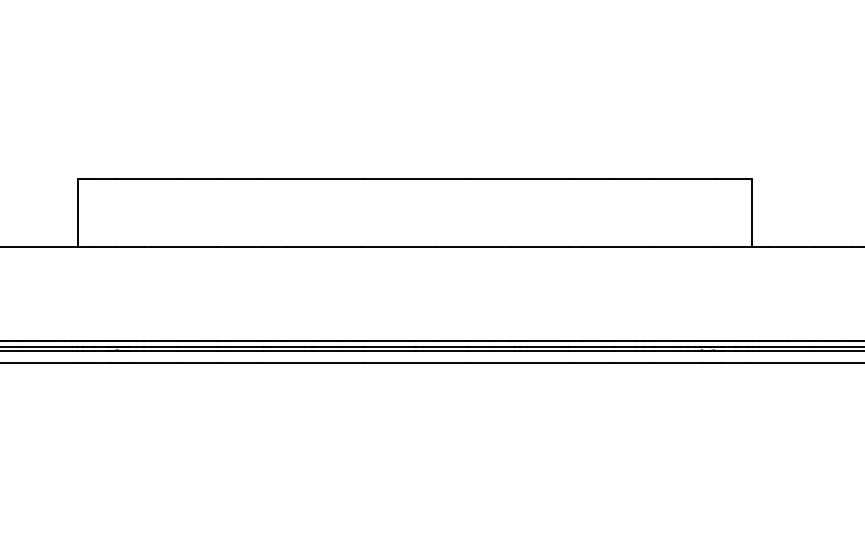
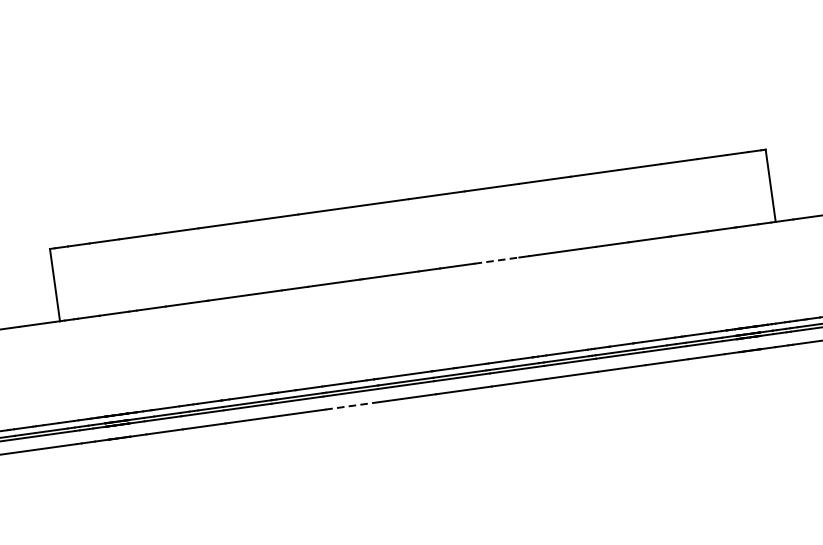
line: (490, 247) -> (497, 260), solid -> dashed
line: (337, 362) -> (352, 405), solid -> dashed

